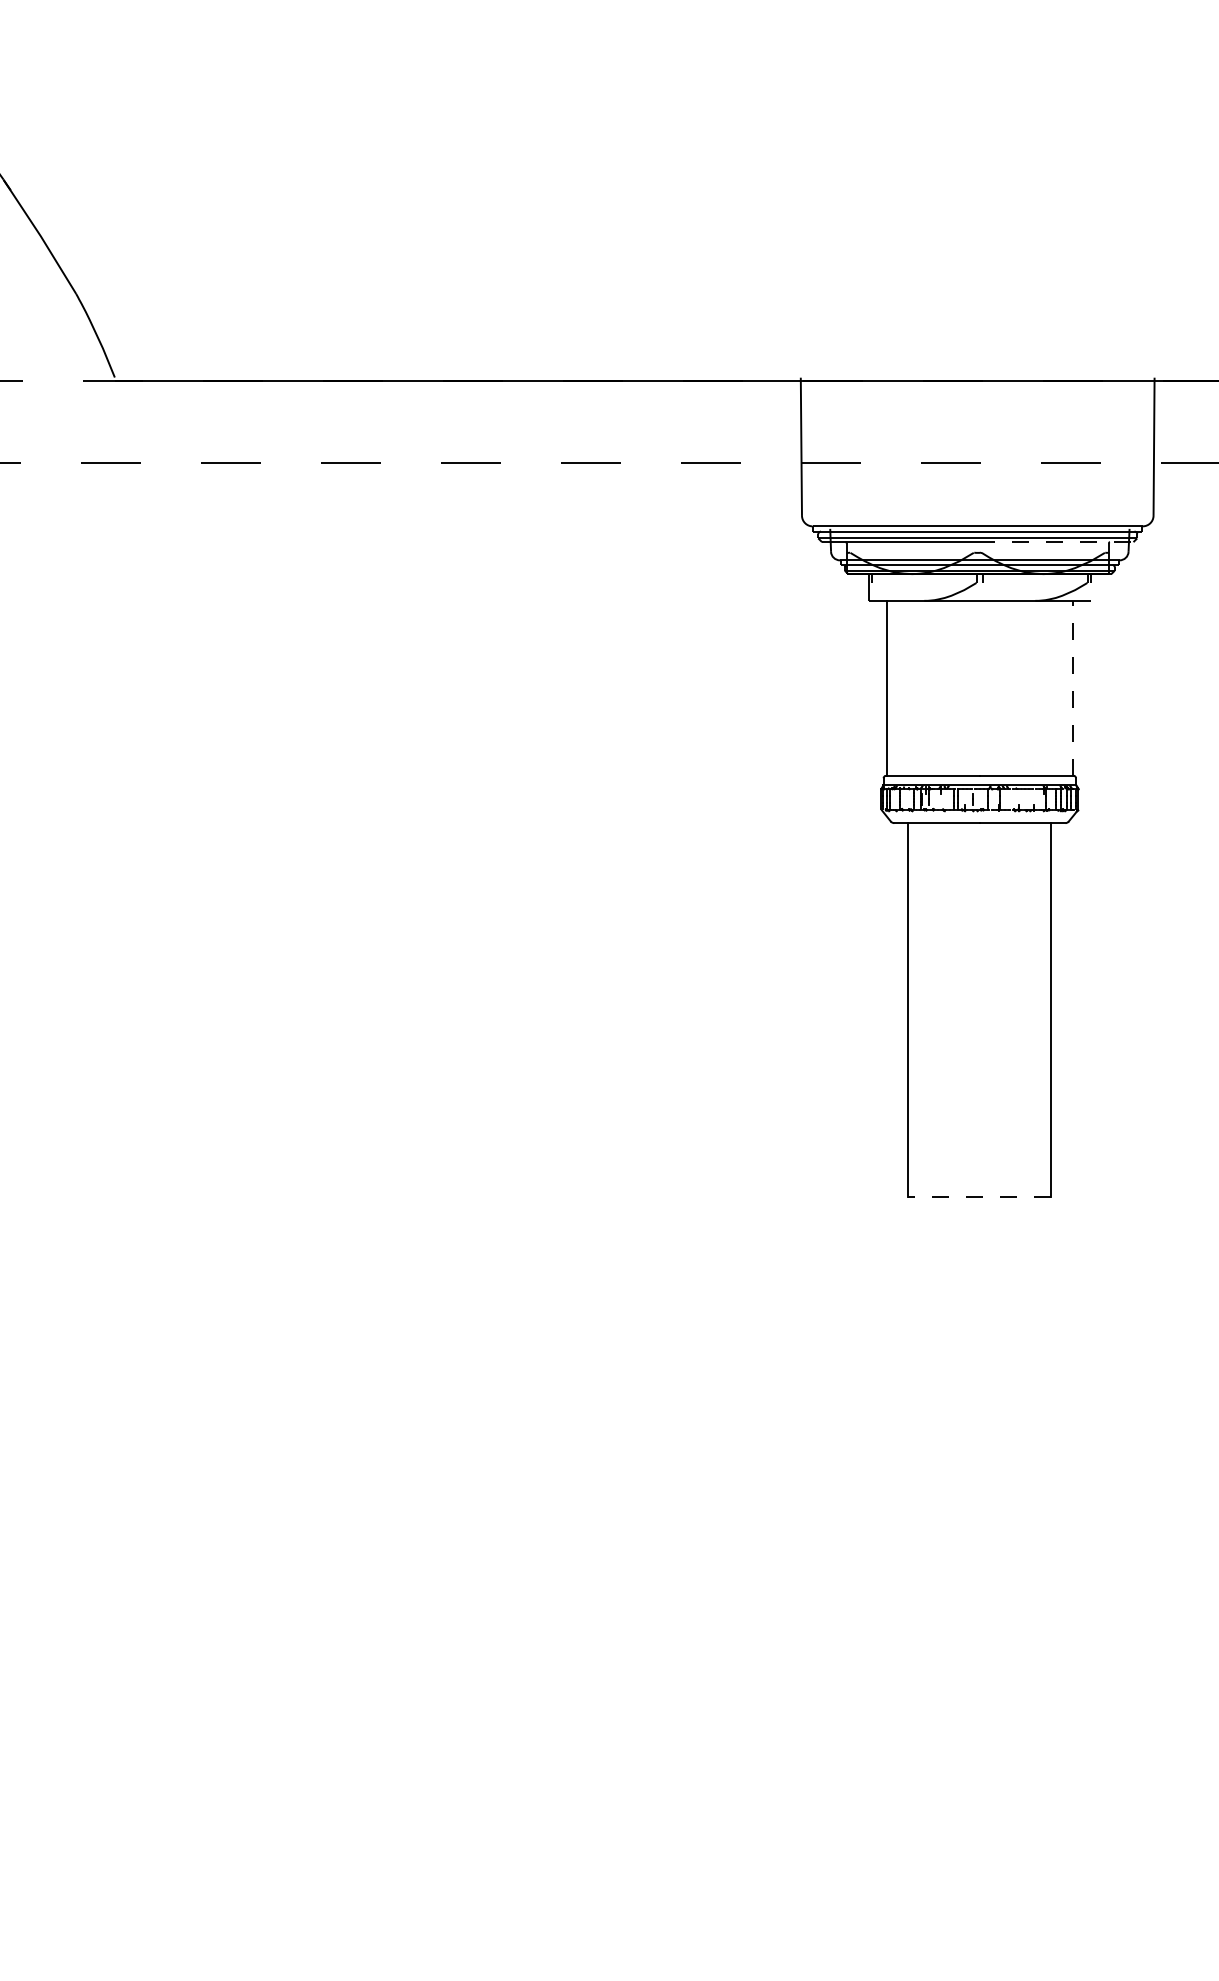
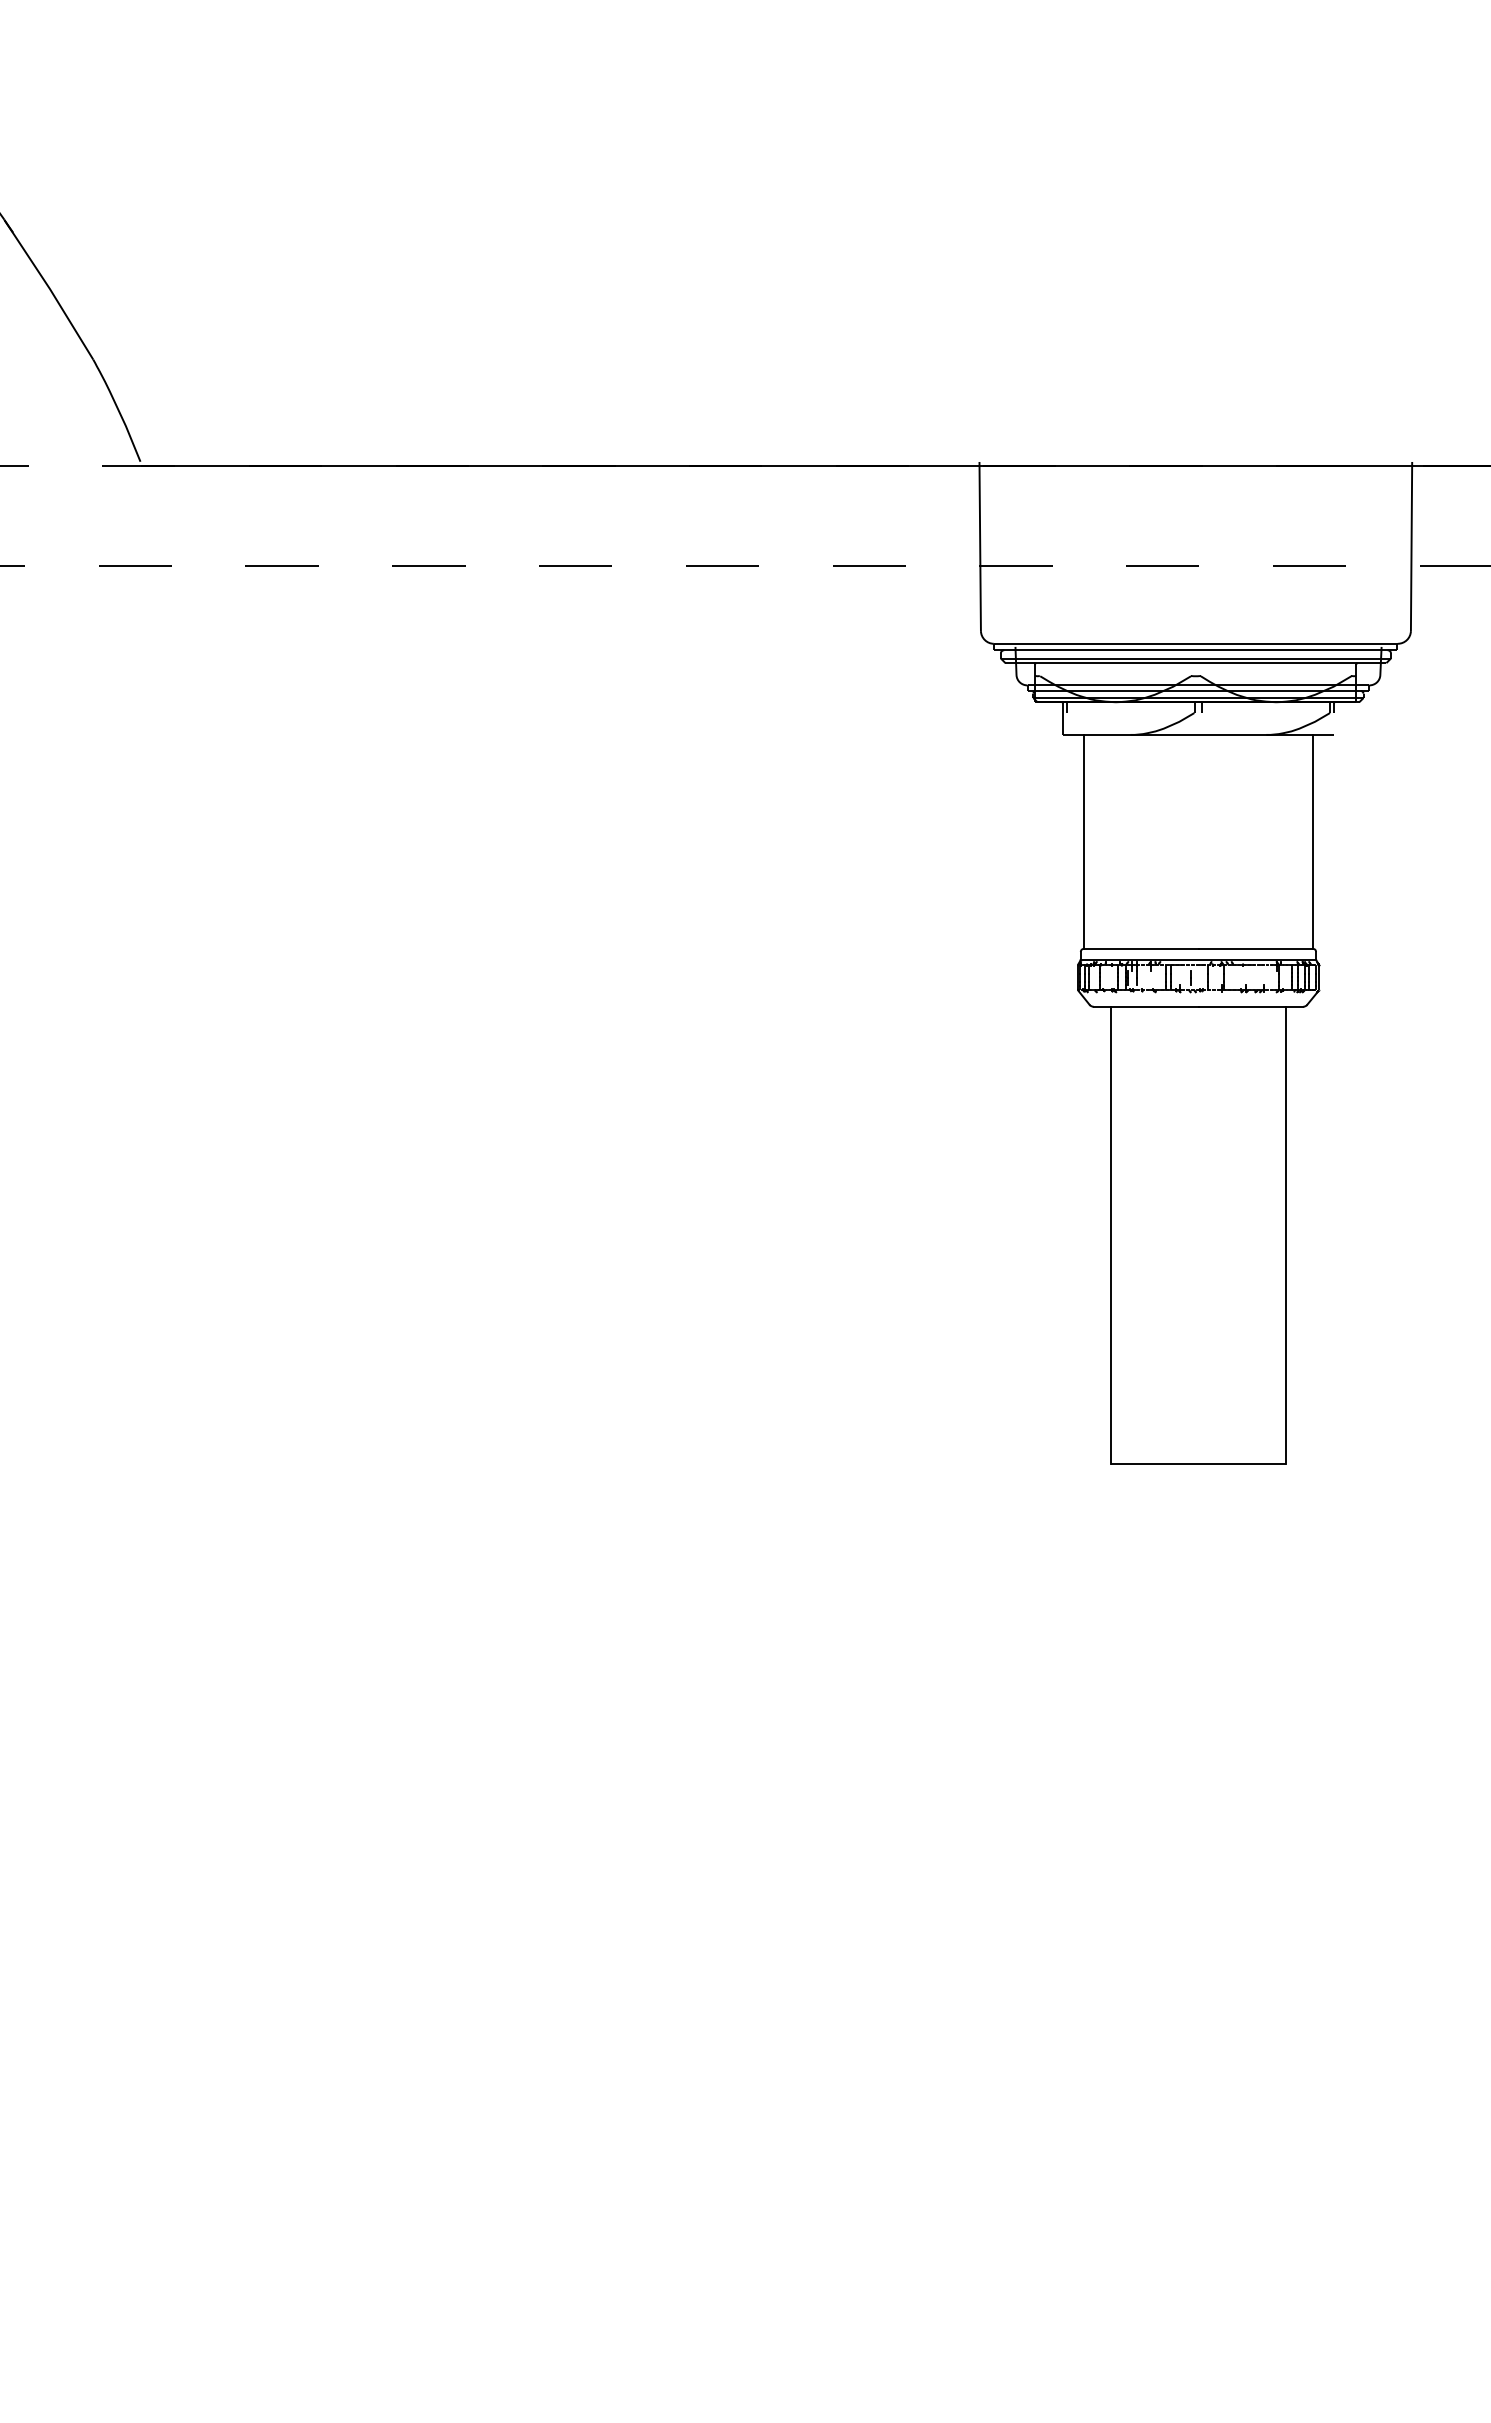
line: (1055, 542) -> (1291, 663), dashed -> solid
line: (1073, 687) -> (1312, 841), dashed -> solid
line: (979, 1196) -> (1198, 1463), dashed -> solid

